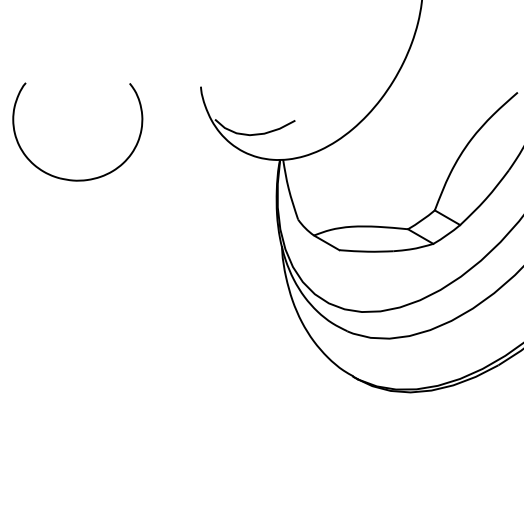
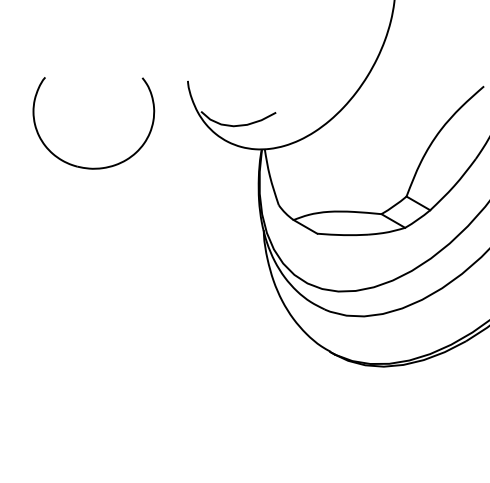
part: (77, 179) -> (93, 167), moved

